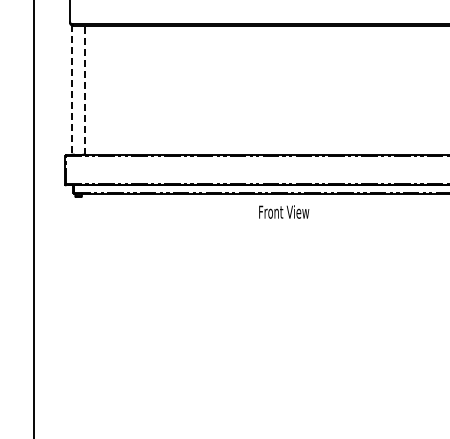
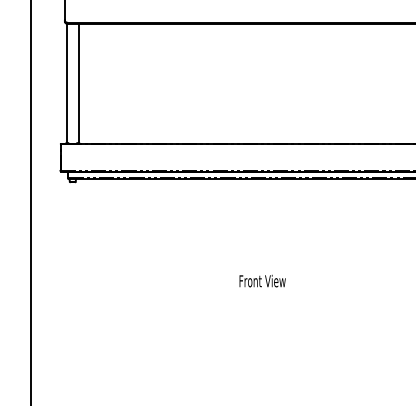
line: (85, 89) -> (79, 82), dashed -> solid
line: (71, 90) -> (66, 83), dashed -> solid
text: (284, 211) -> (262, 280), moved

